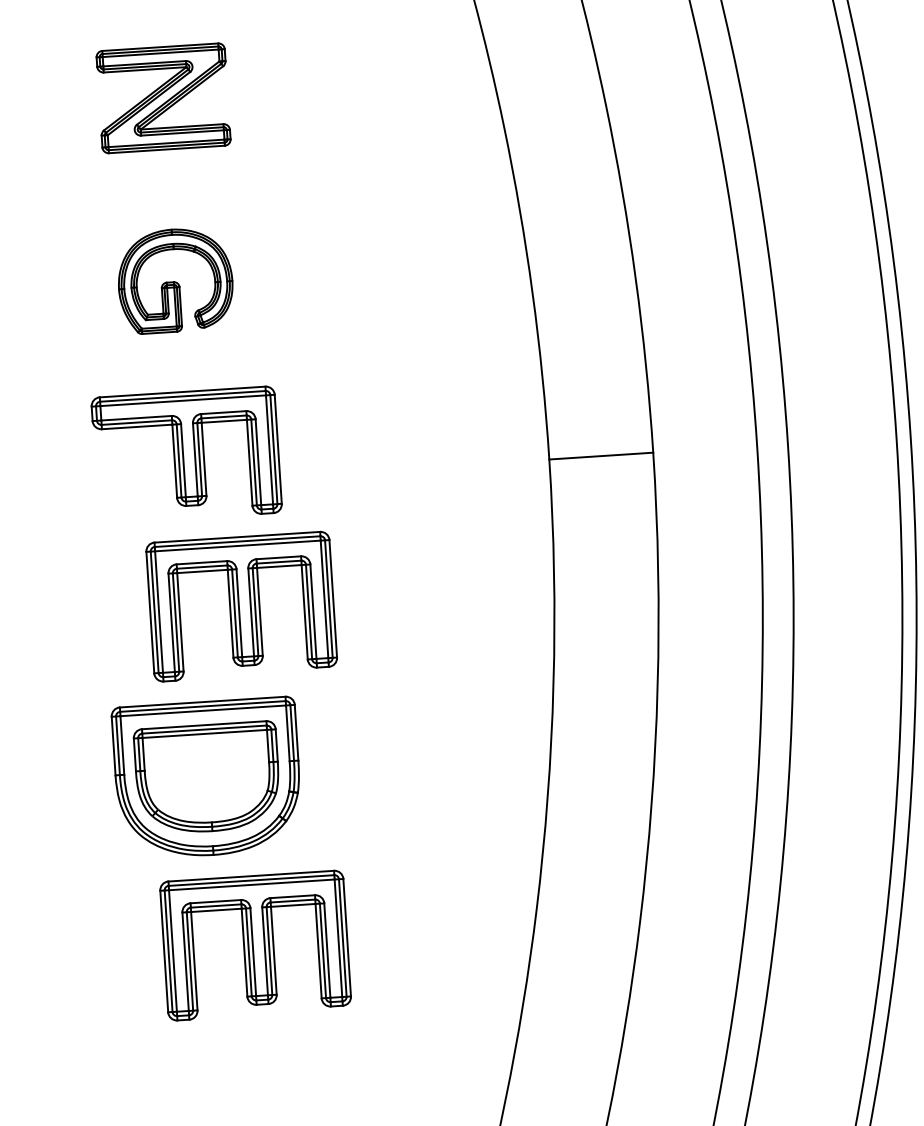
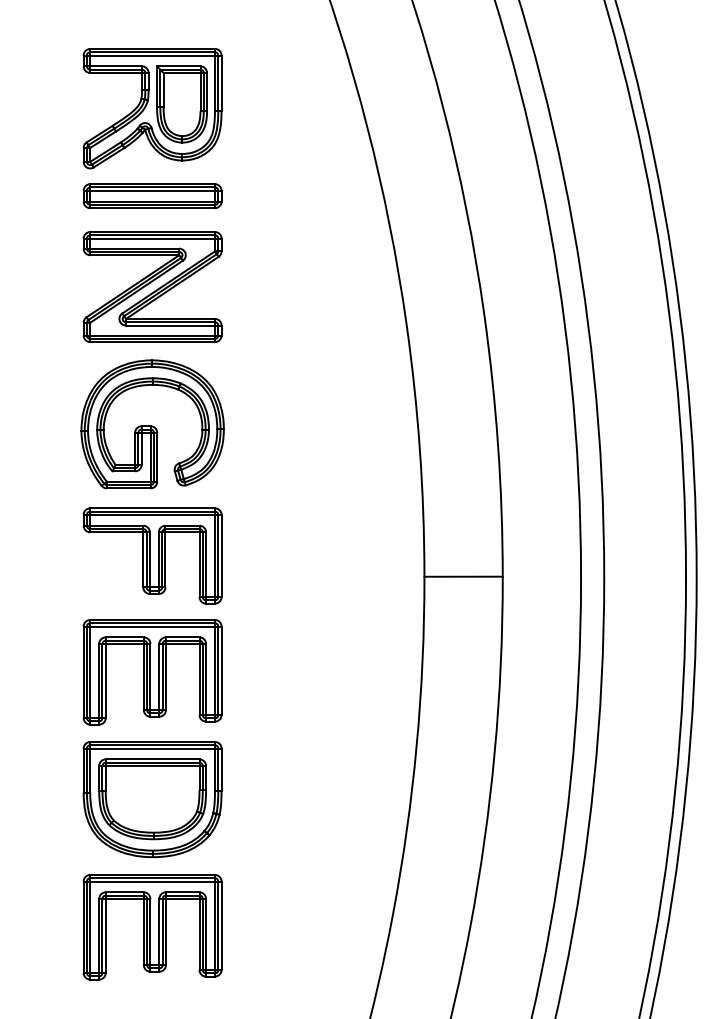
part: (163, 97) -> (152, 286), size x1.43
part: (175, 280) -> (152, 424), size x1.67
part: (241, 606) -> (152, 672), moved
part: (255, 945) -> (152, 927), moved

